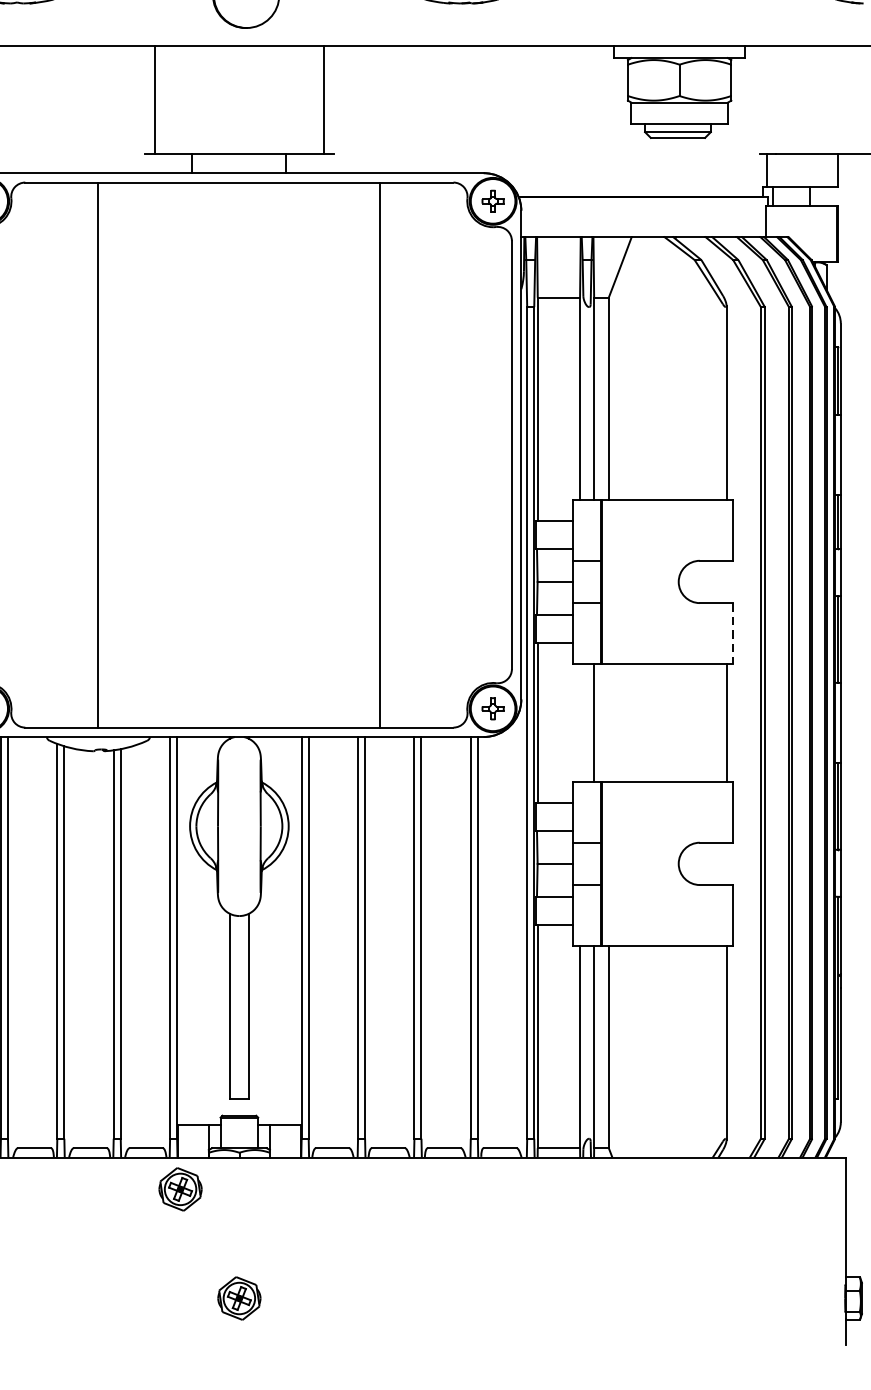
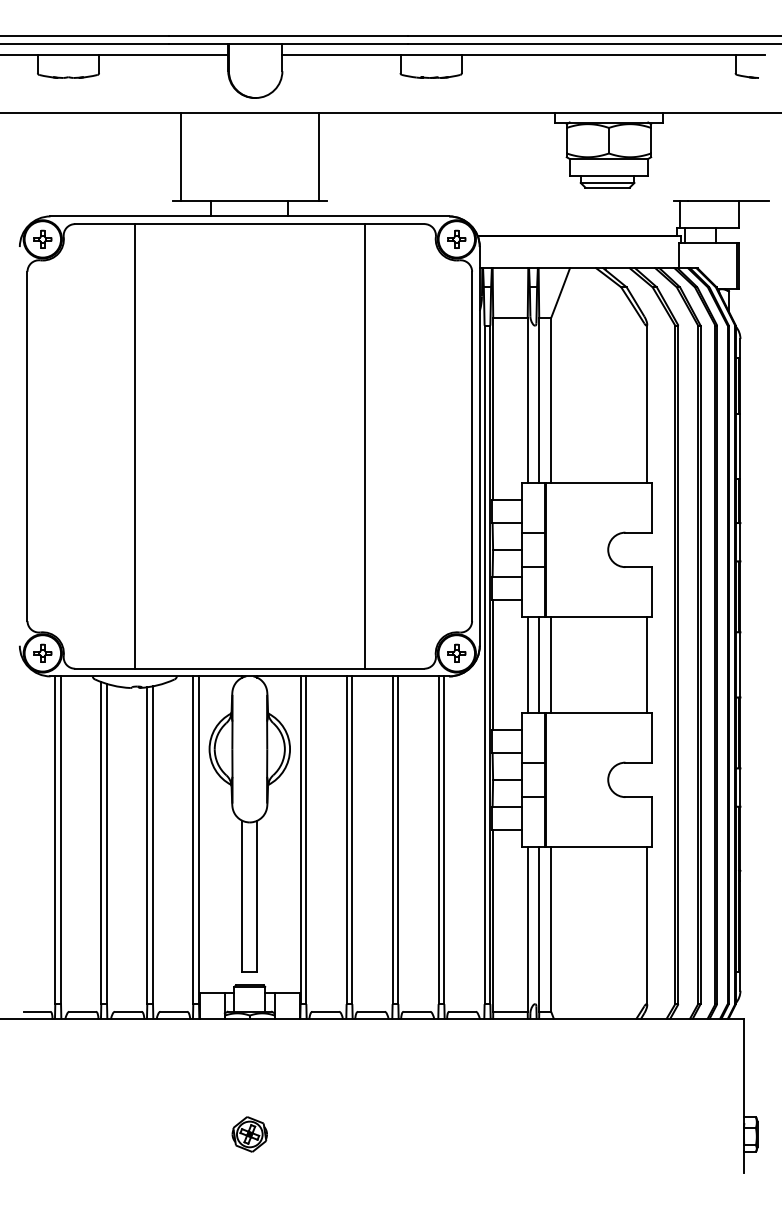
line: (733, 634) -> (652, 592), dashed -> solid
line: (579, 722) -> (527, 664), added
line: (609, 722) -> (551, 664), added
part: (180, 1189) -> (201, 1045), removed

